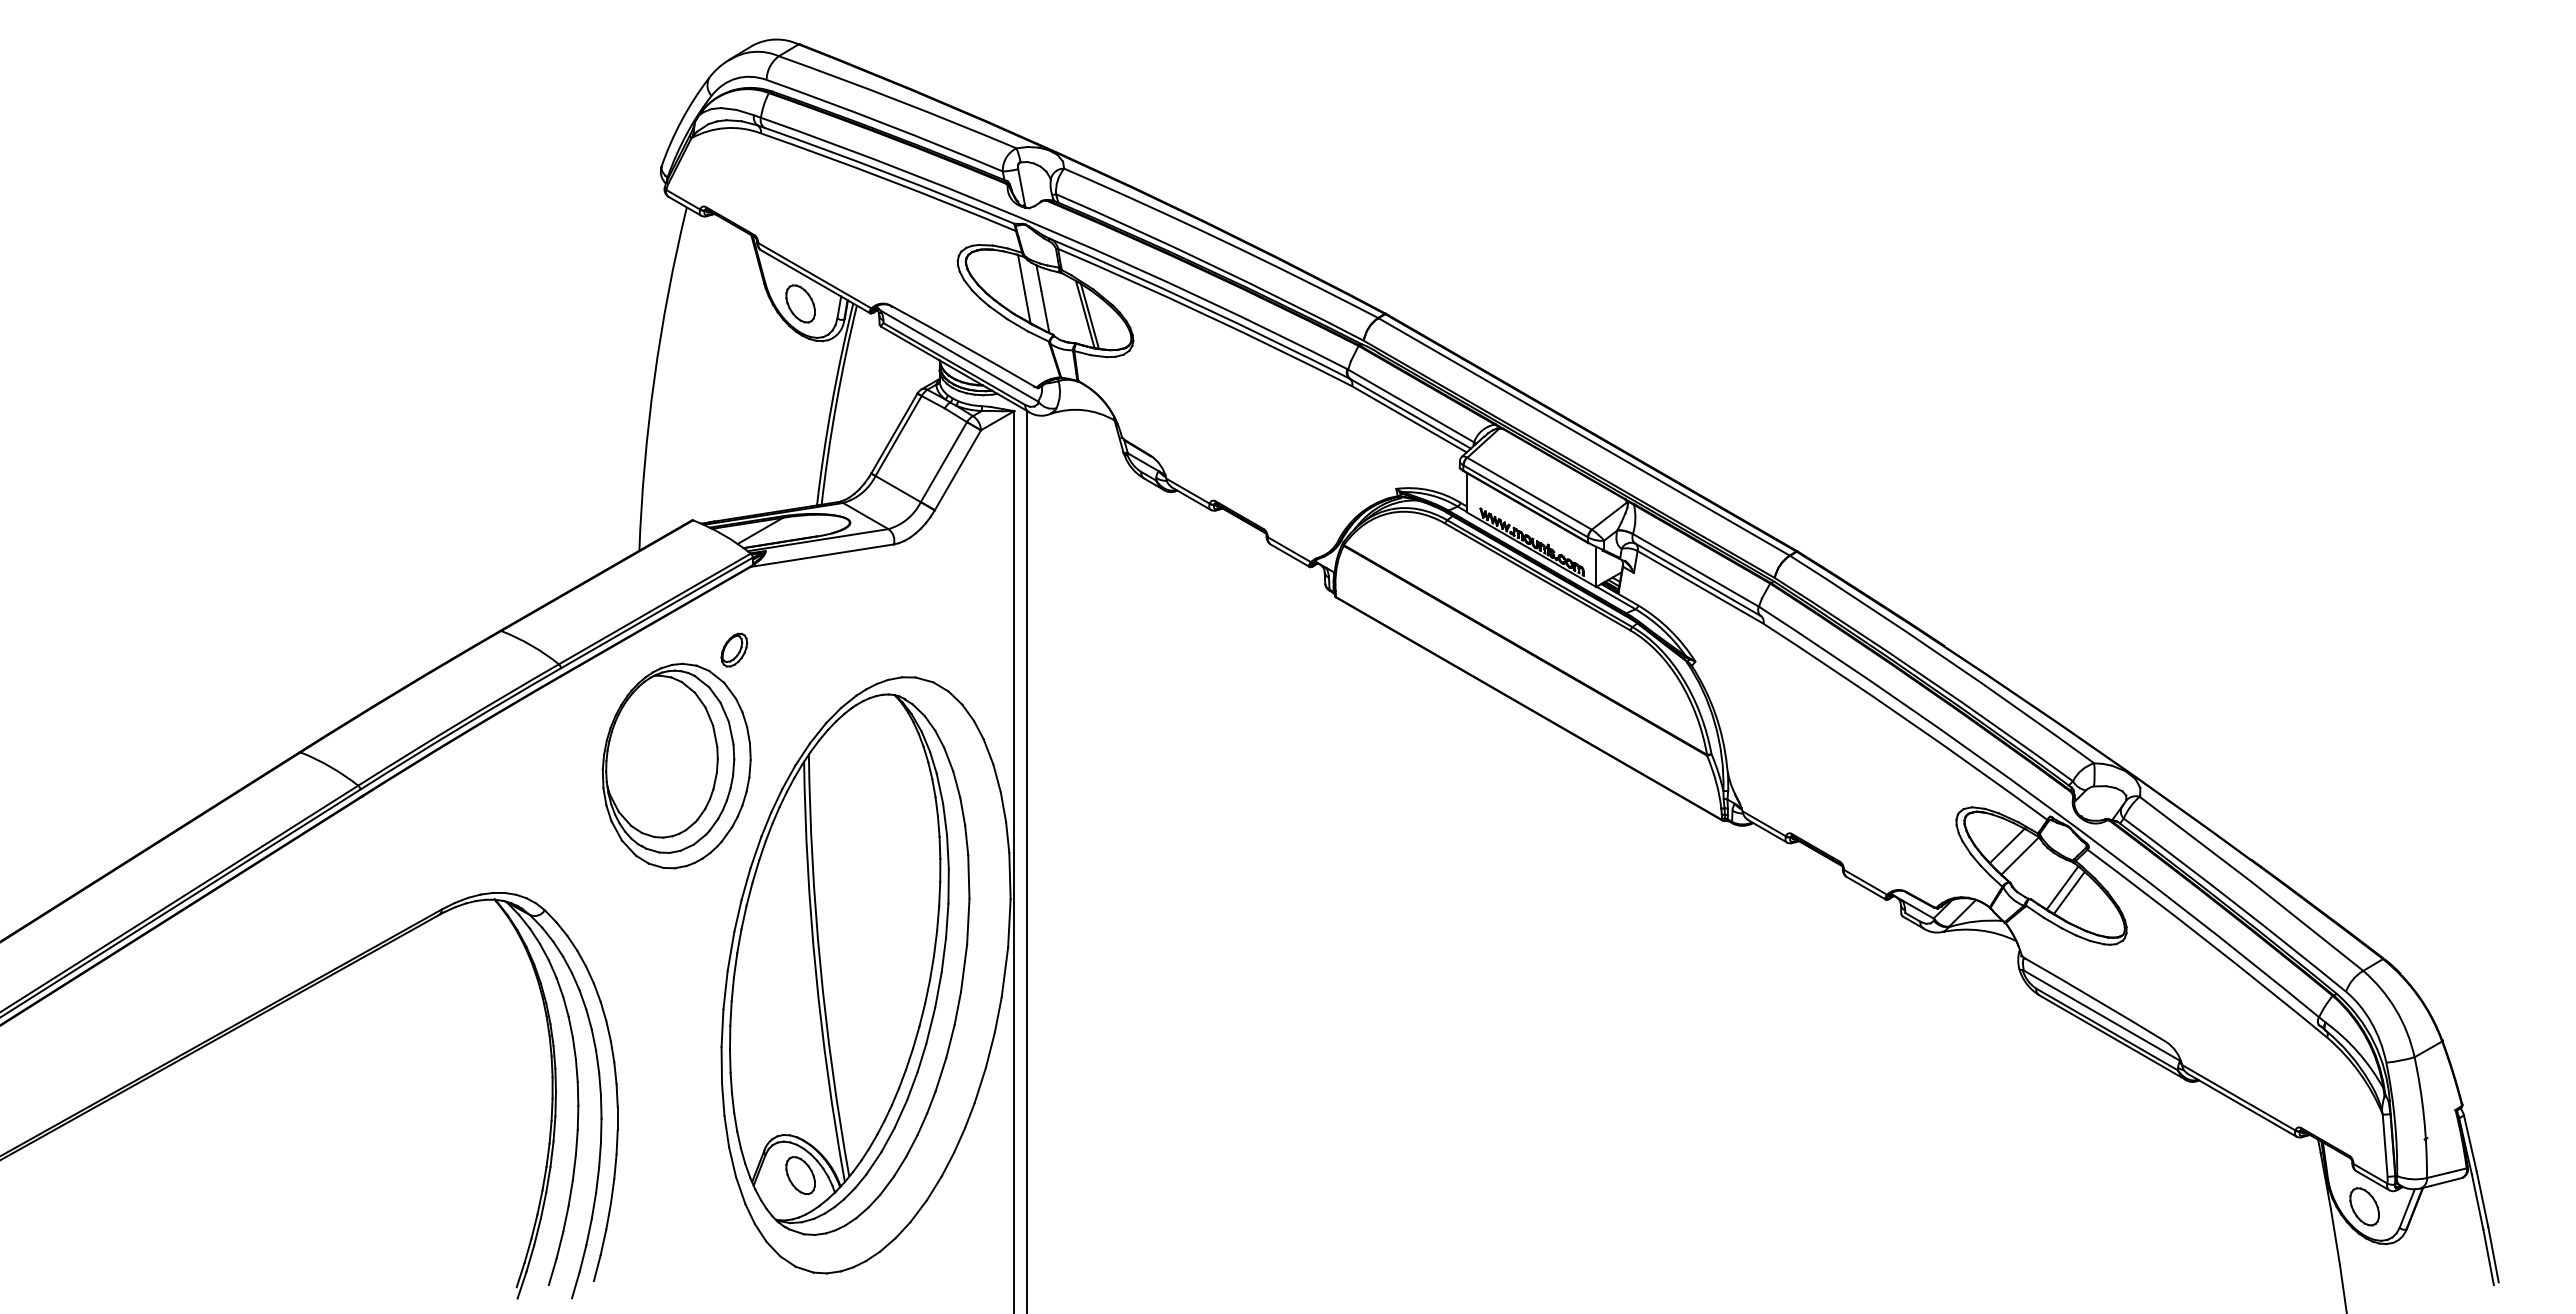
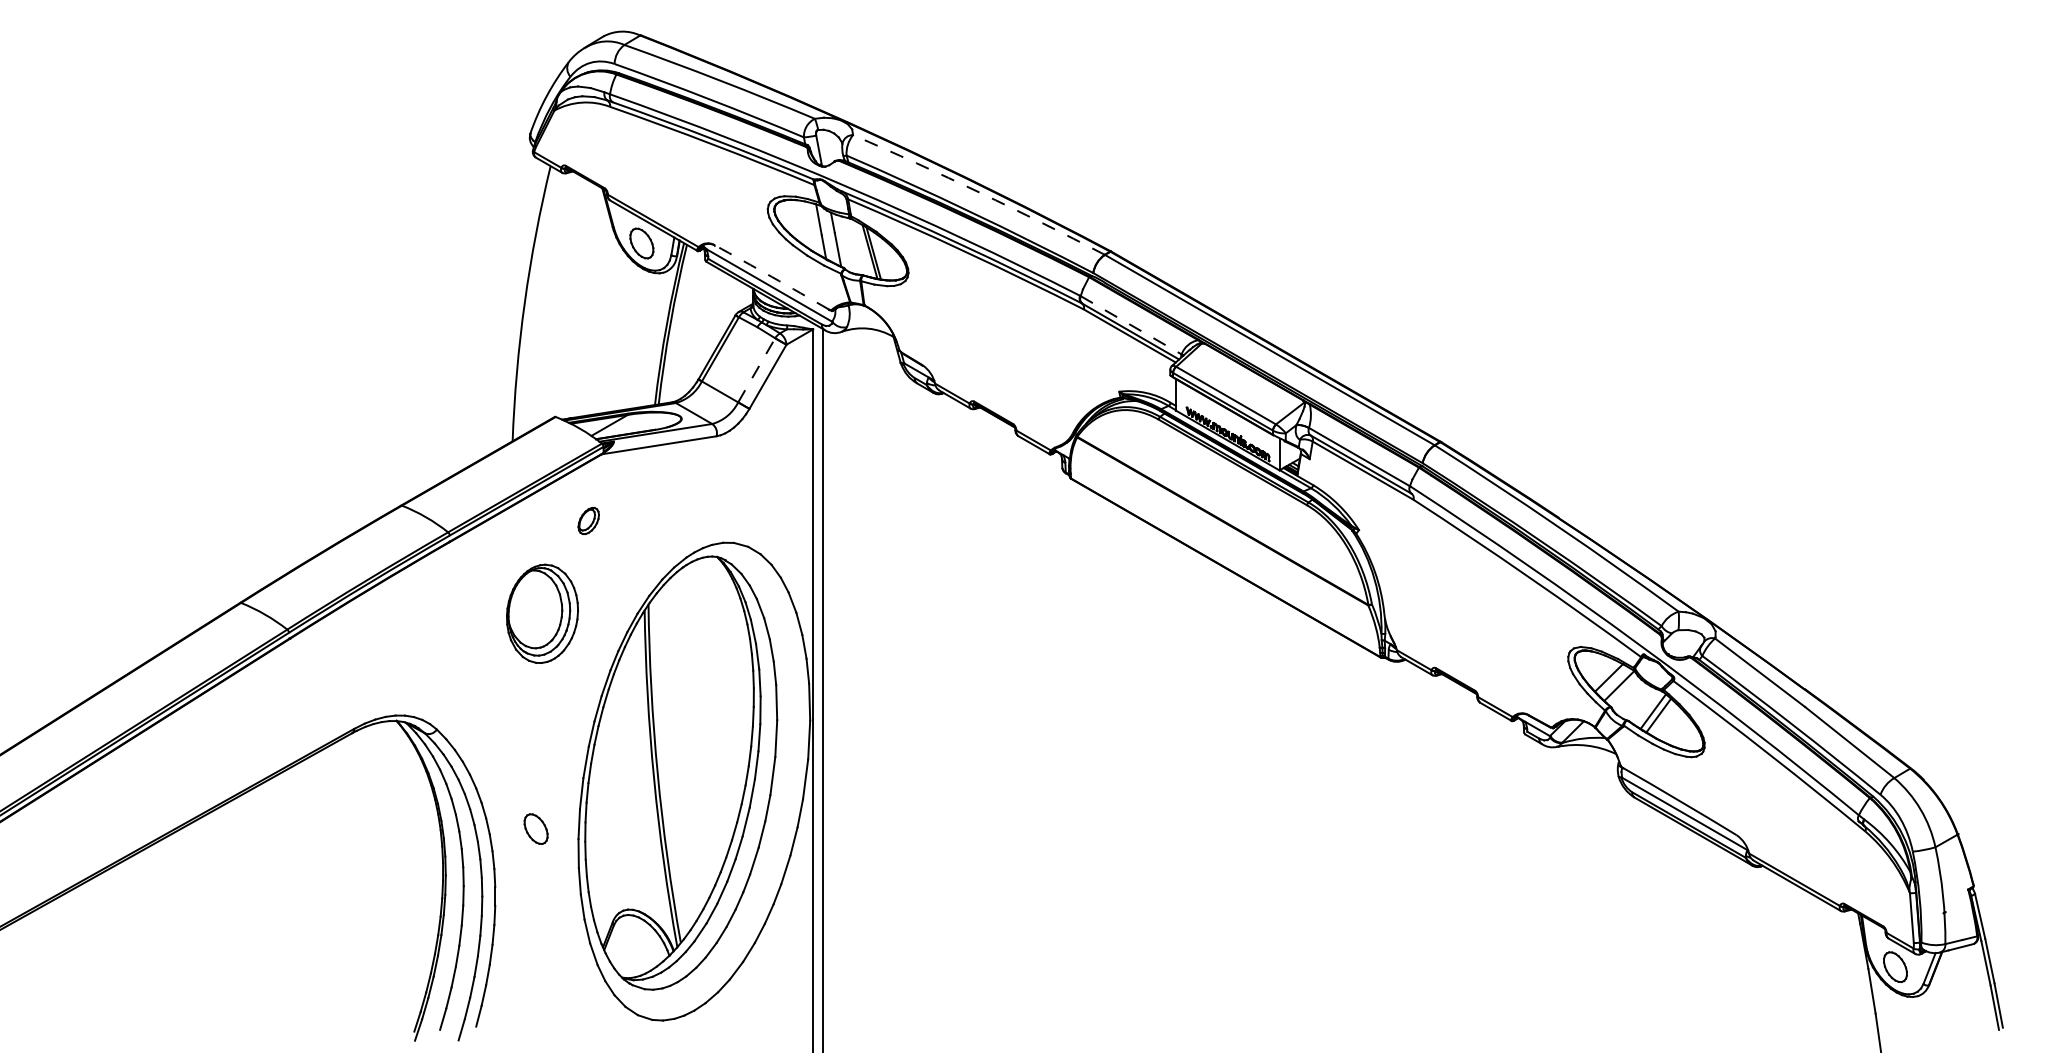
arc: (1222, 240) -> (980, 192), solid -> dashed
arc: (963, 345) -> (772, 276), solid -> dashed
line: (1411, 405) -> (1131, 324), solid -> dashed
line: (944, 461) -> (757, 369), solid -> dashed
part: (676, 765) -> (542, 613), size x0.6
part: (800, 1175) -> (535, 829), moved

